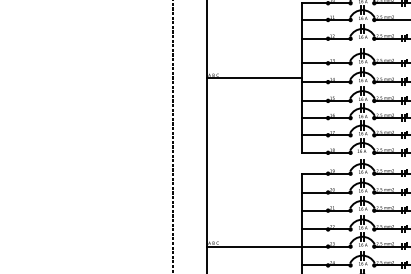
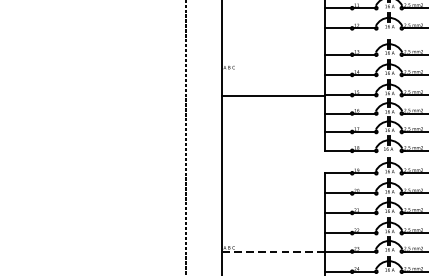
line: (254, 78) -> (273, 96), moved
line: (254, 246) -> (273, 251), solid -> dashed

